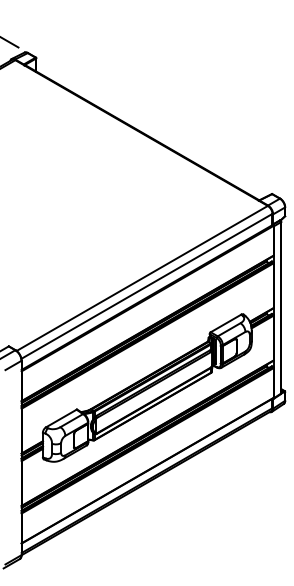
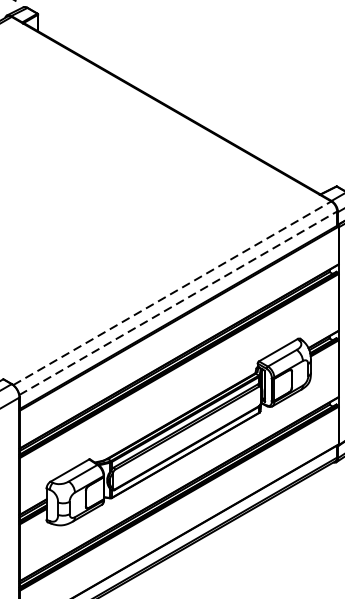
line: (142, 278) -> (172, 293), solid -> dashed
line: (146, 286) -> (177, 303), solid -> dashed

